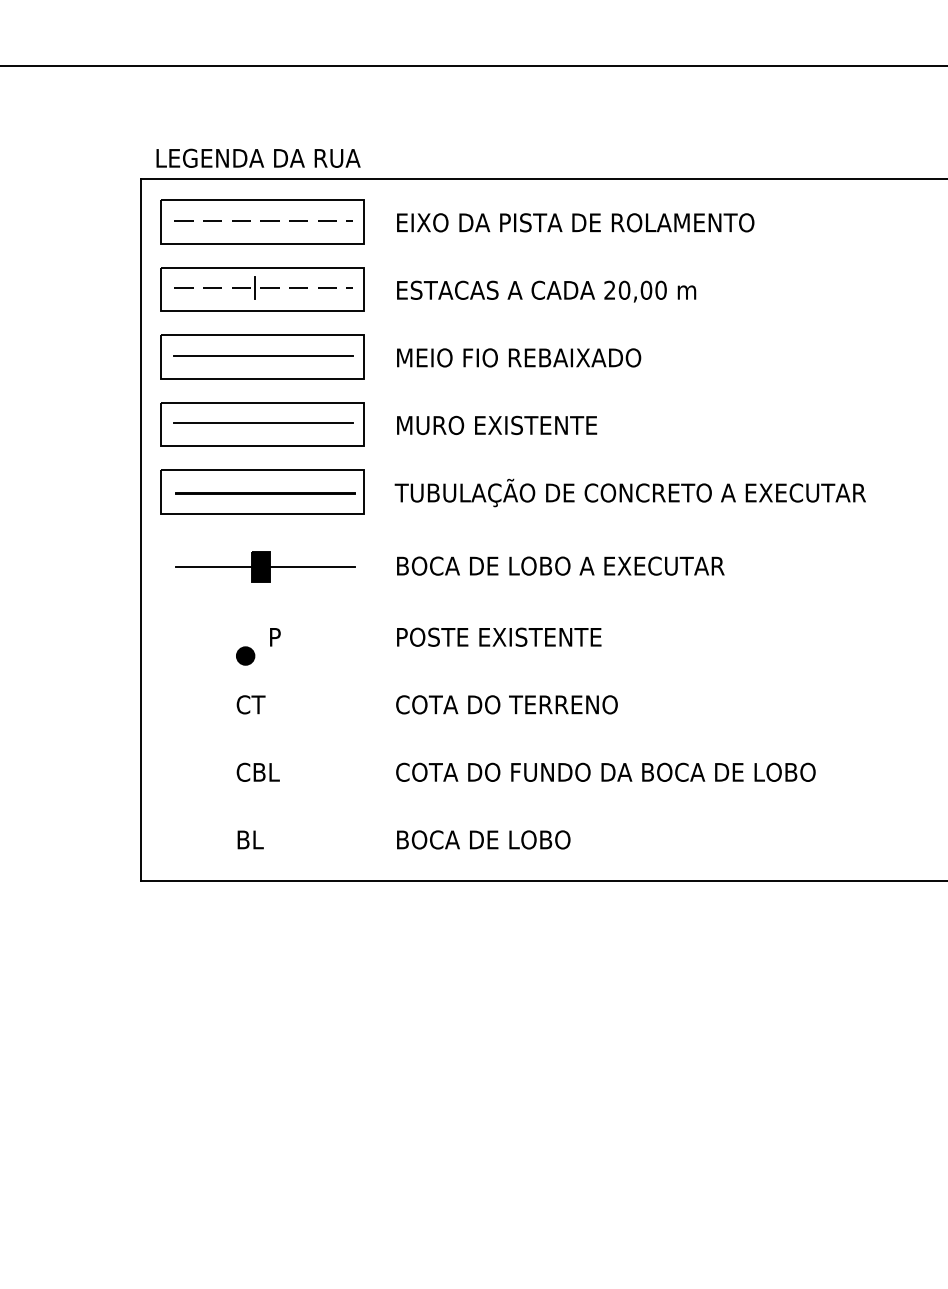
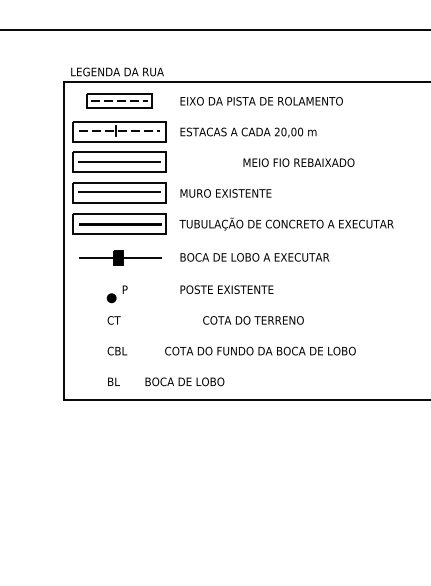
part: (262, 221) -> (119, 100), size x0.7
text: (517, 357) -> (298, 162), moved
text: (506, 704) -> (253, 320), moved
text: (605, 770) -> (260, 350), moved
text: (482, 839) -> (184, 381), moved

